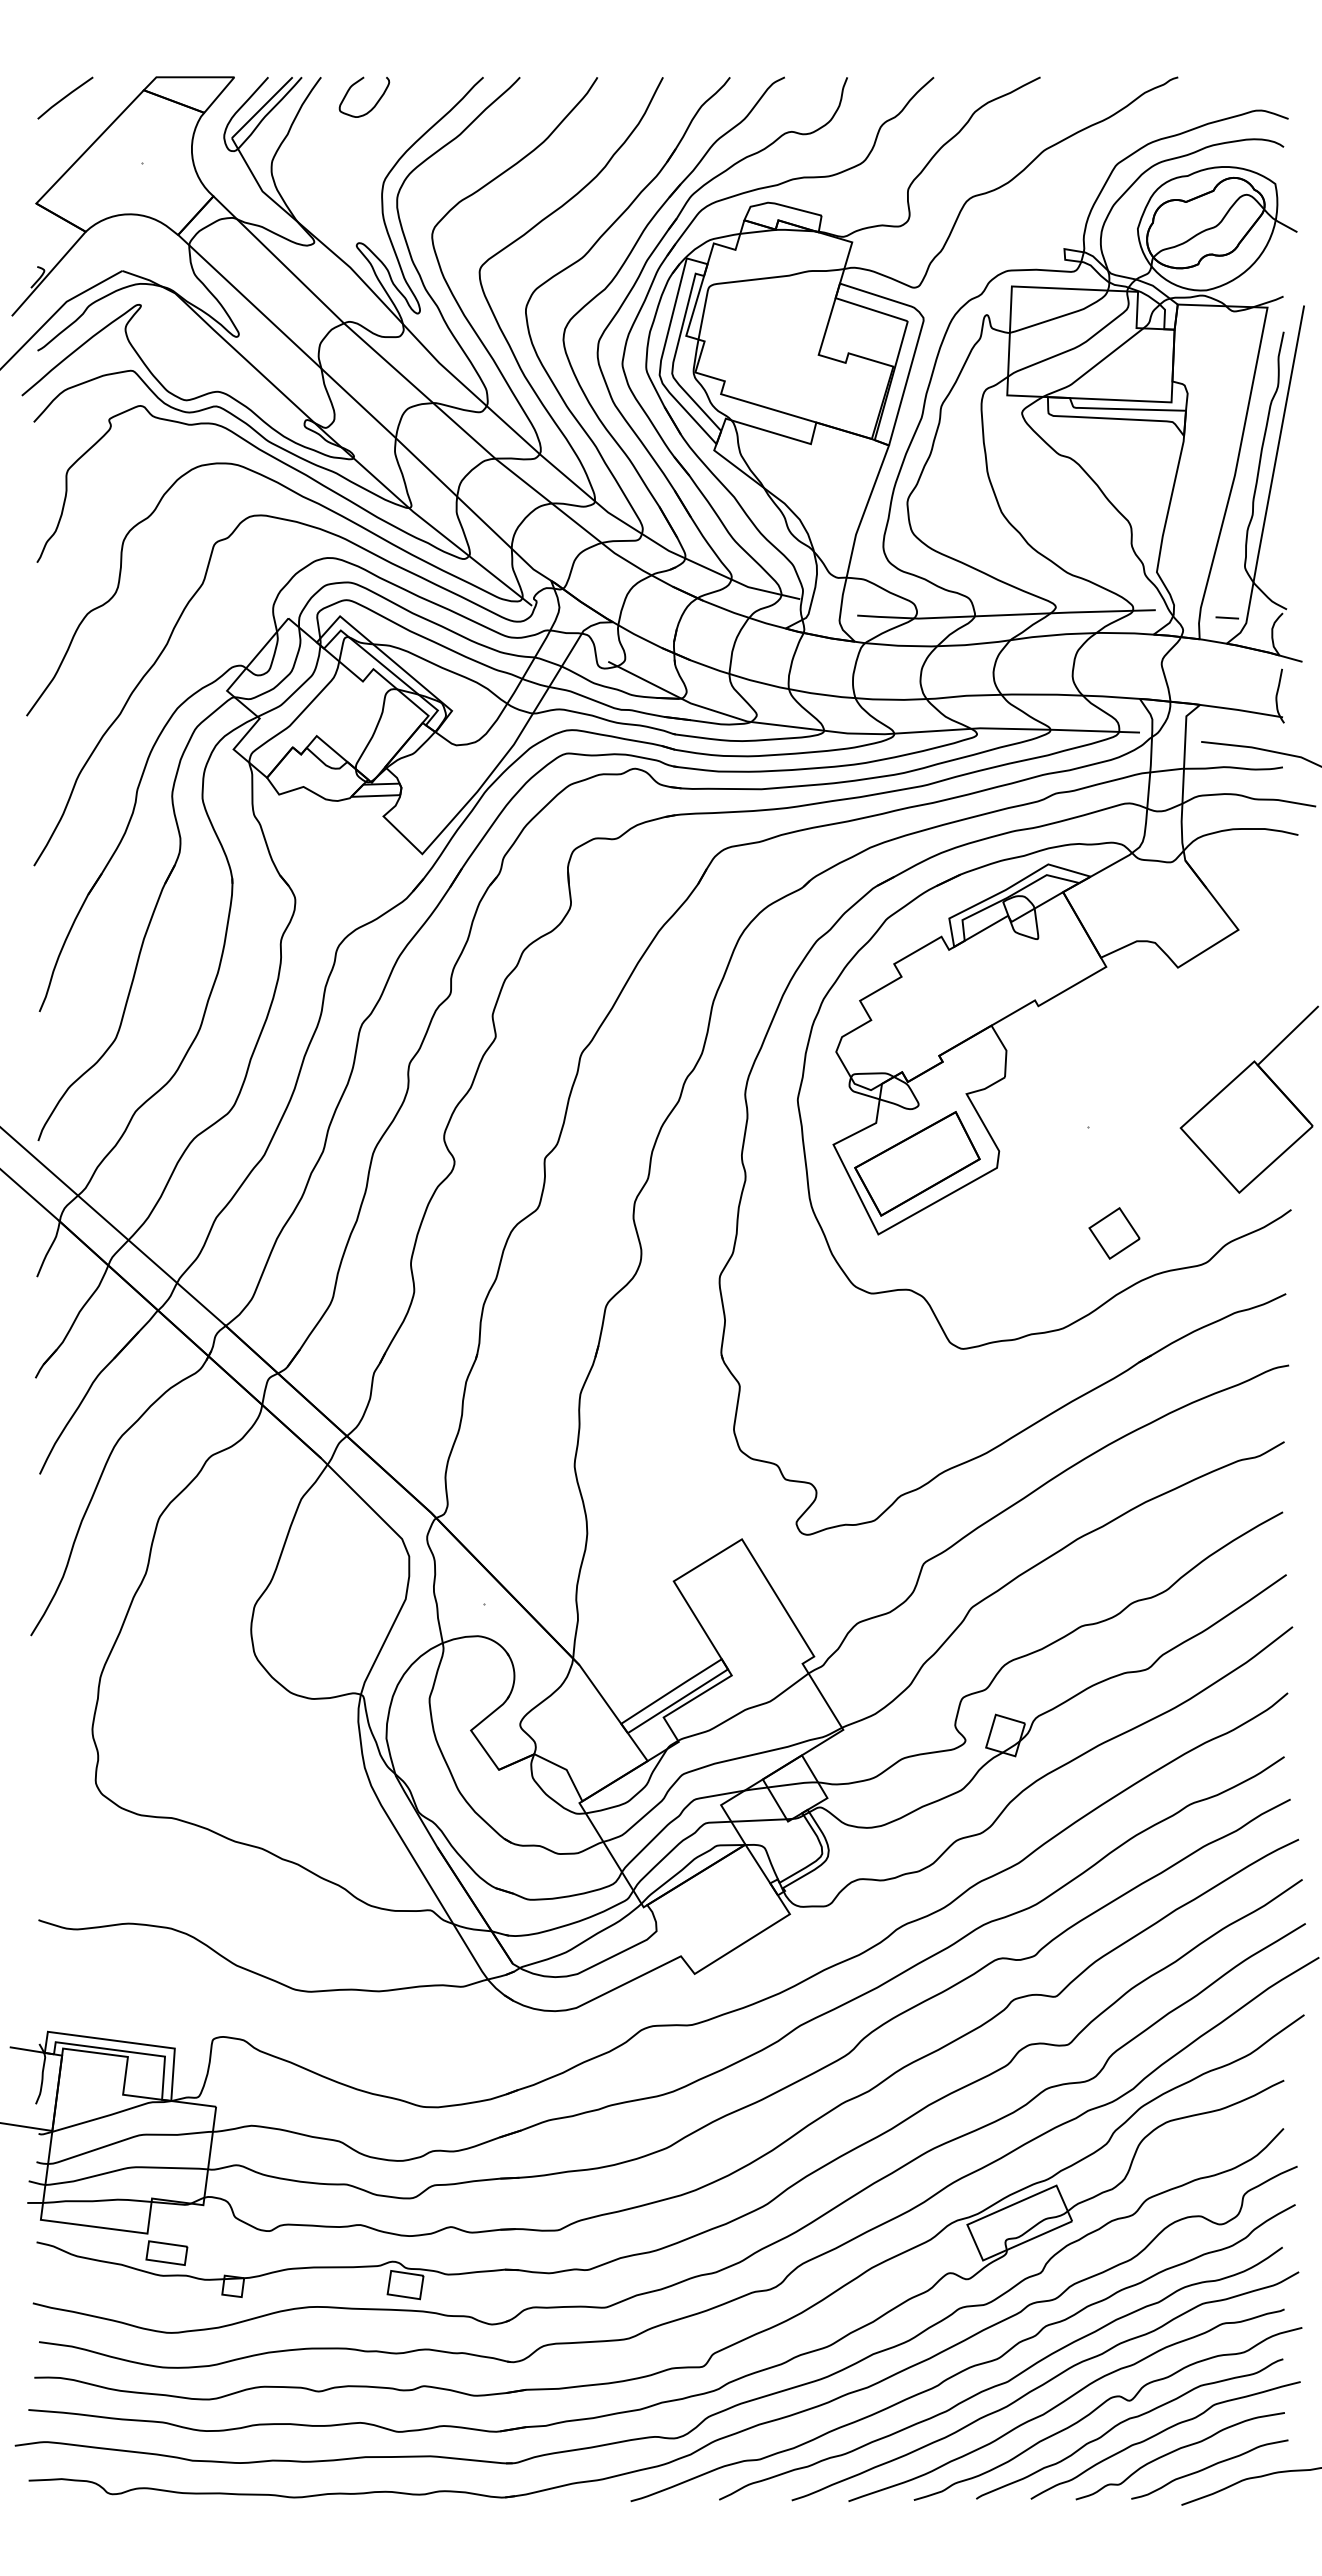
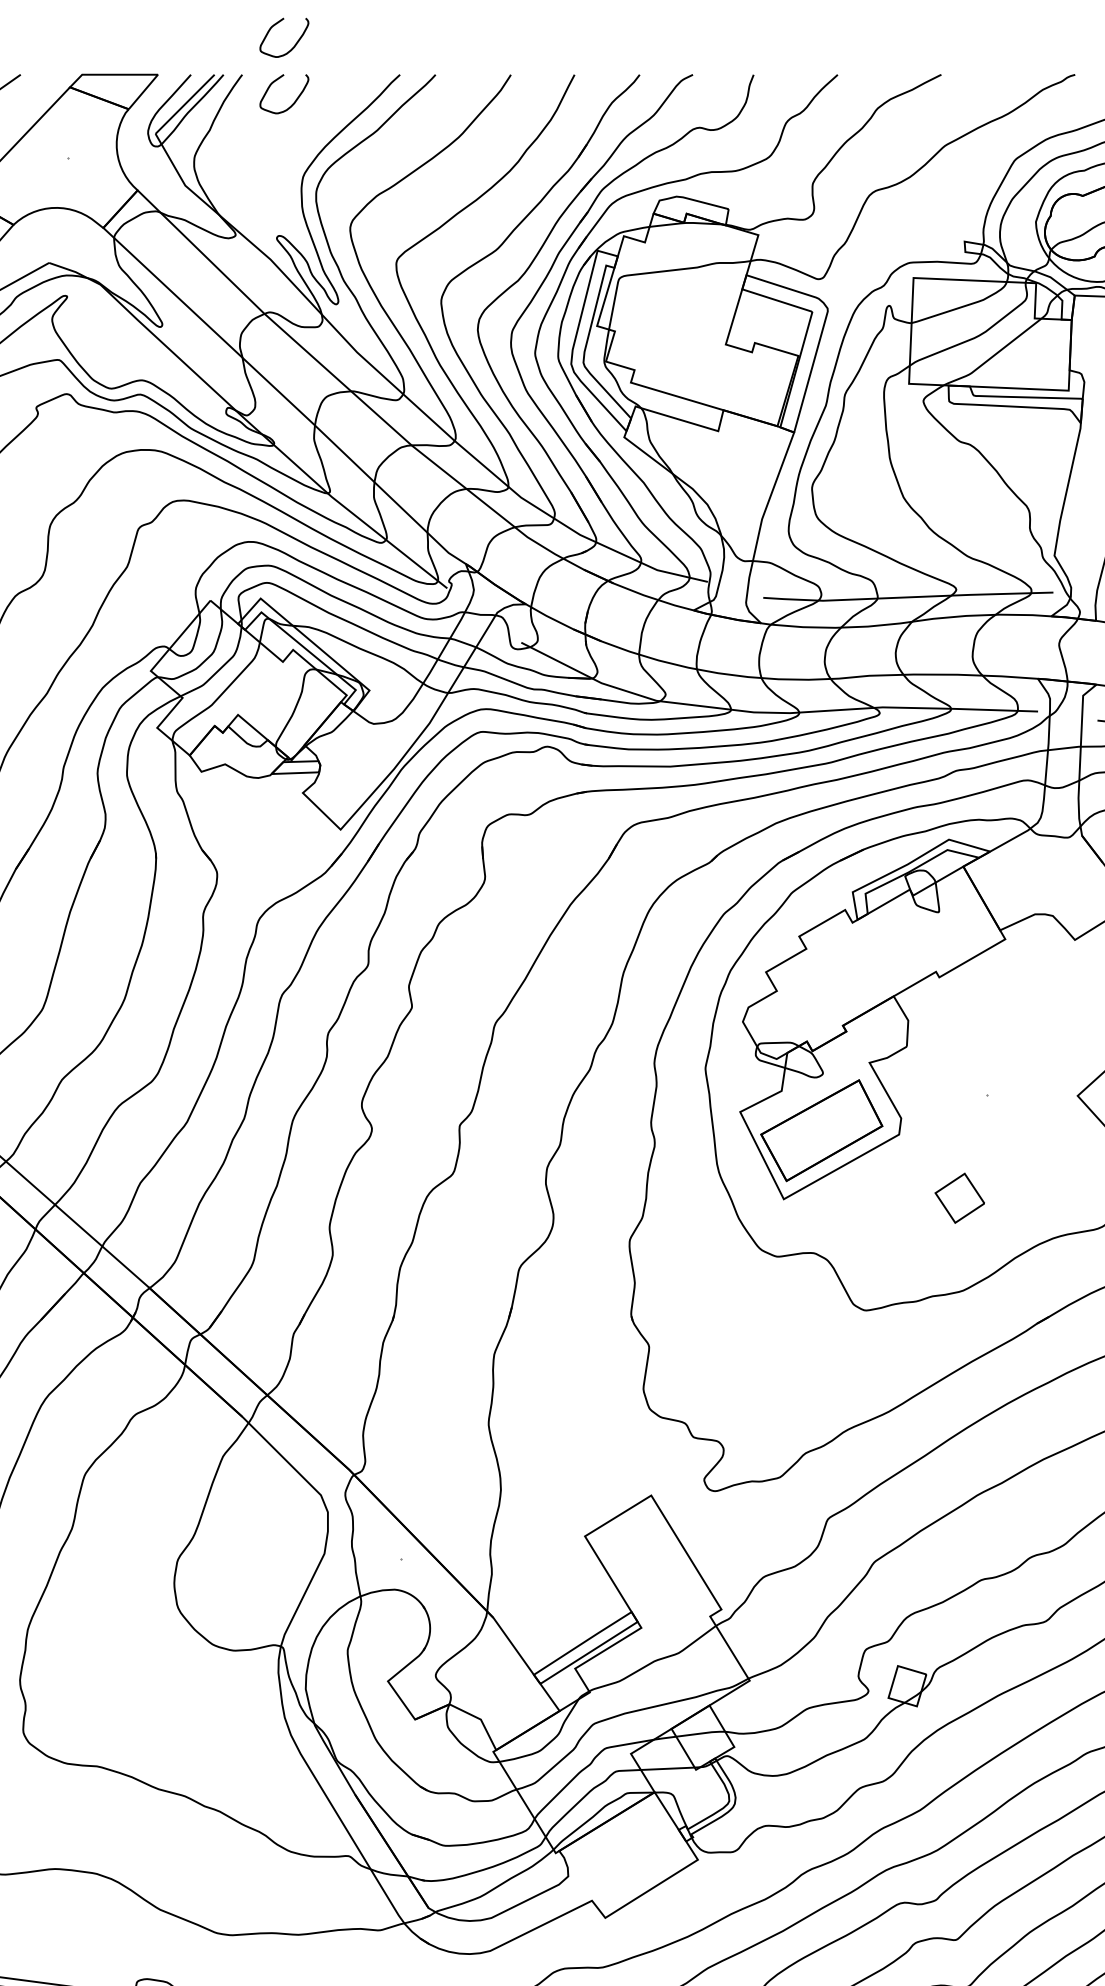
curve: (375, 45) -> (295, 43), added
part: (1114, 1233) -> (959, 1198), moved

